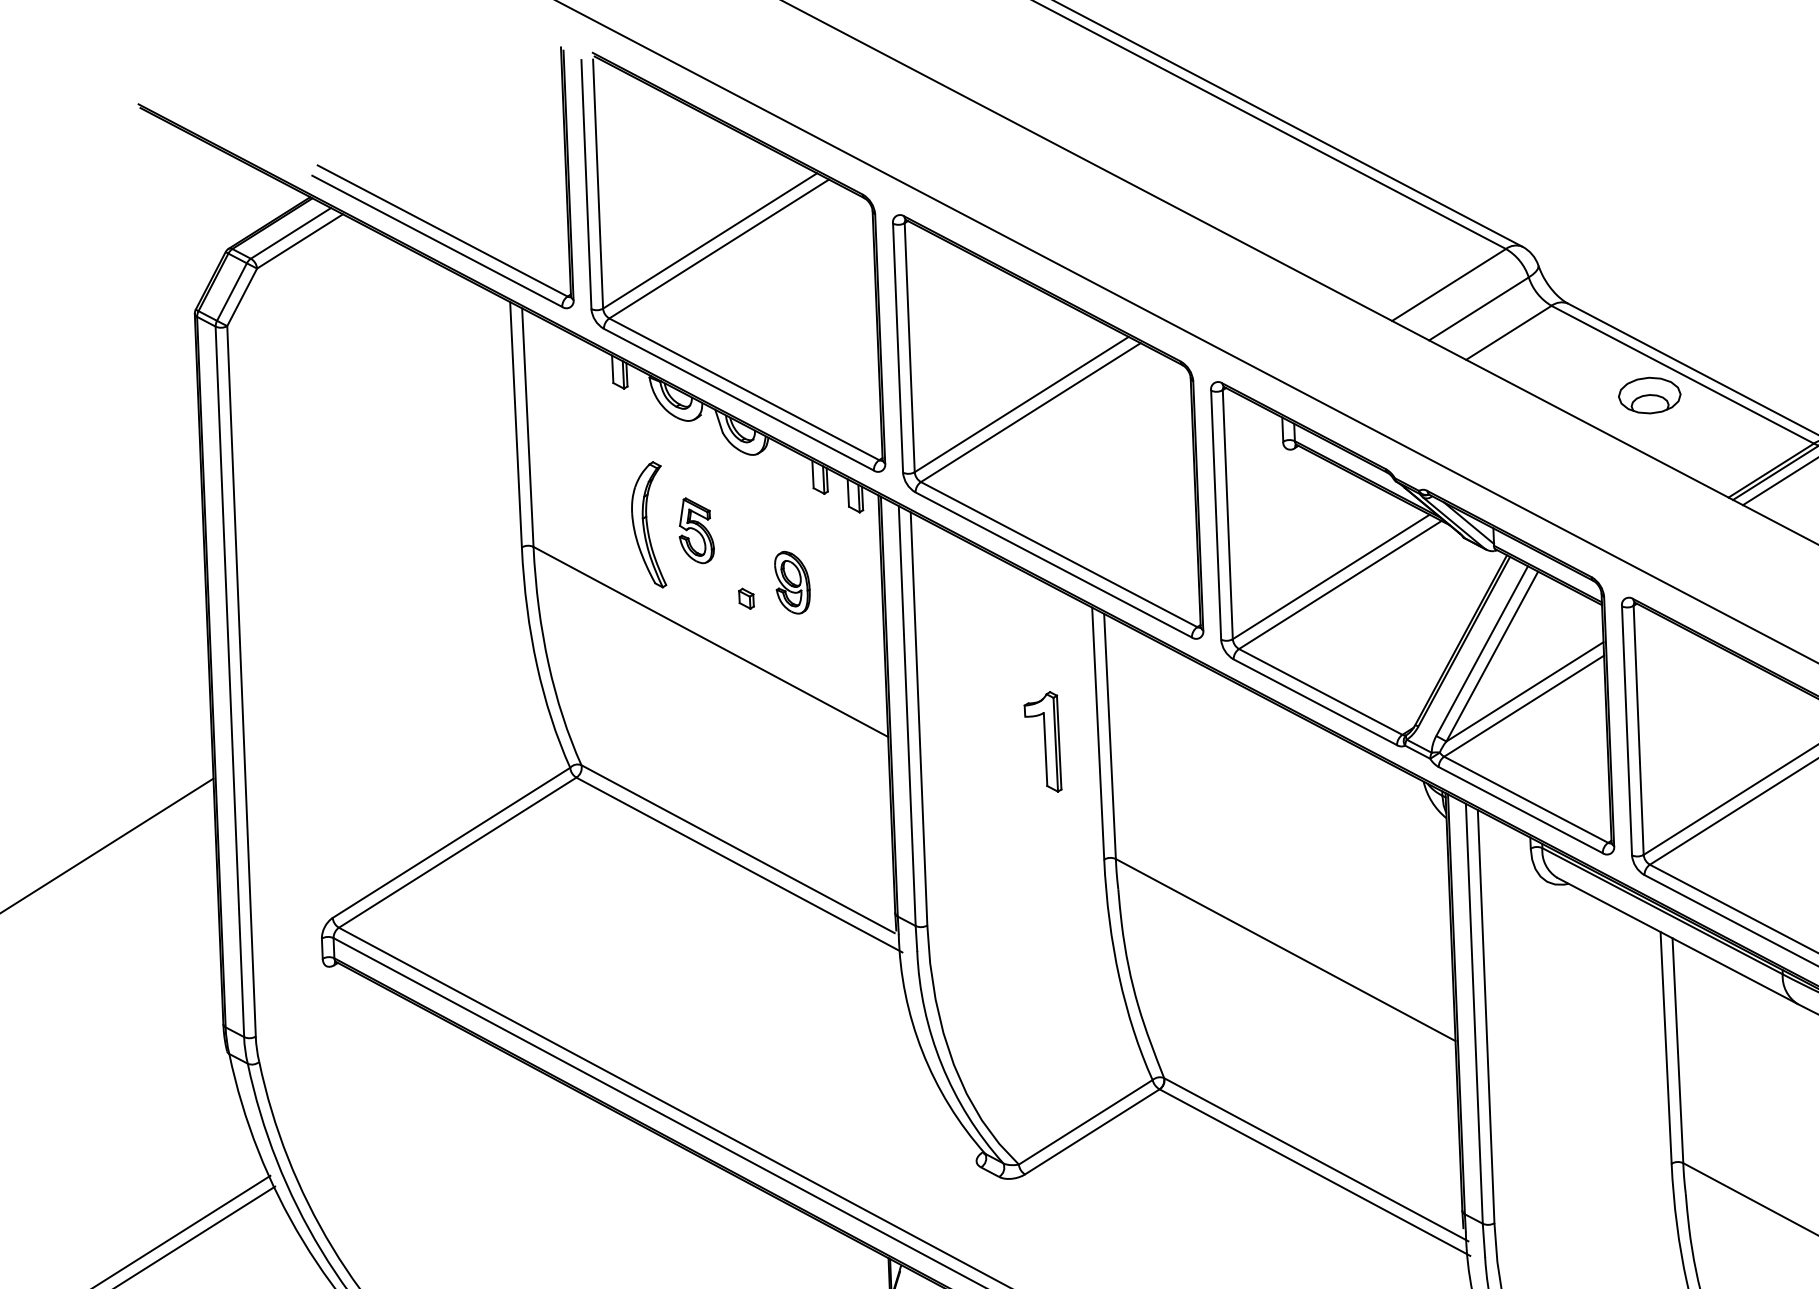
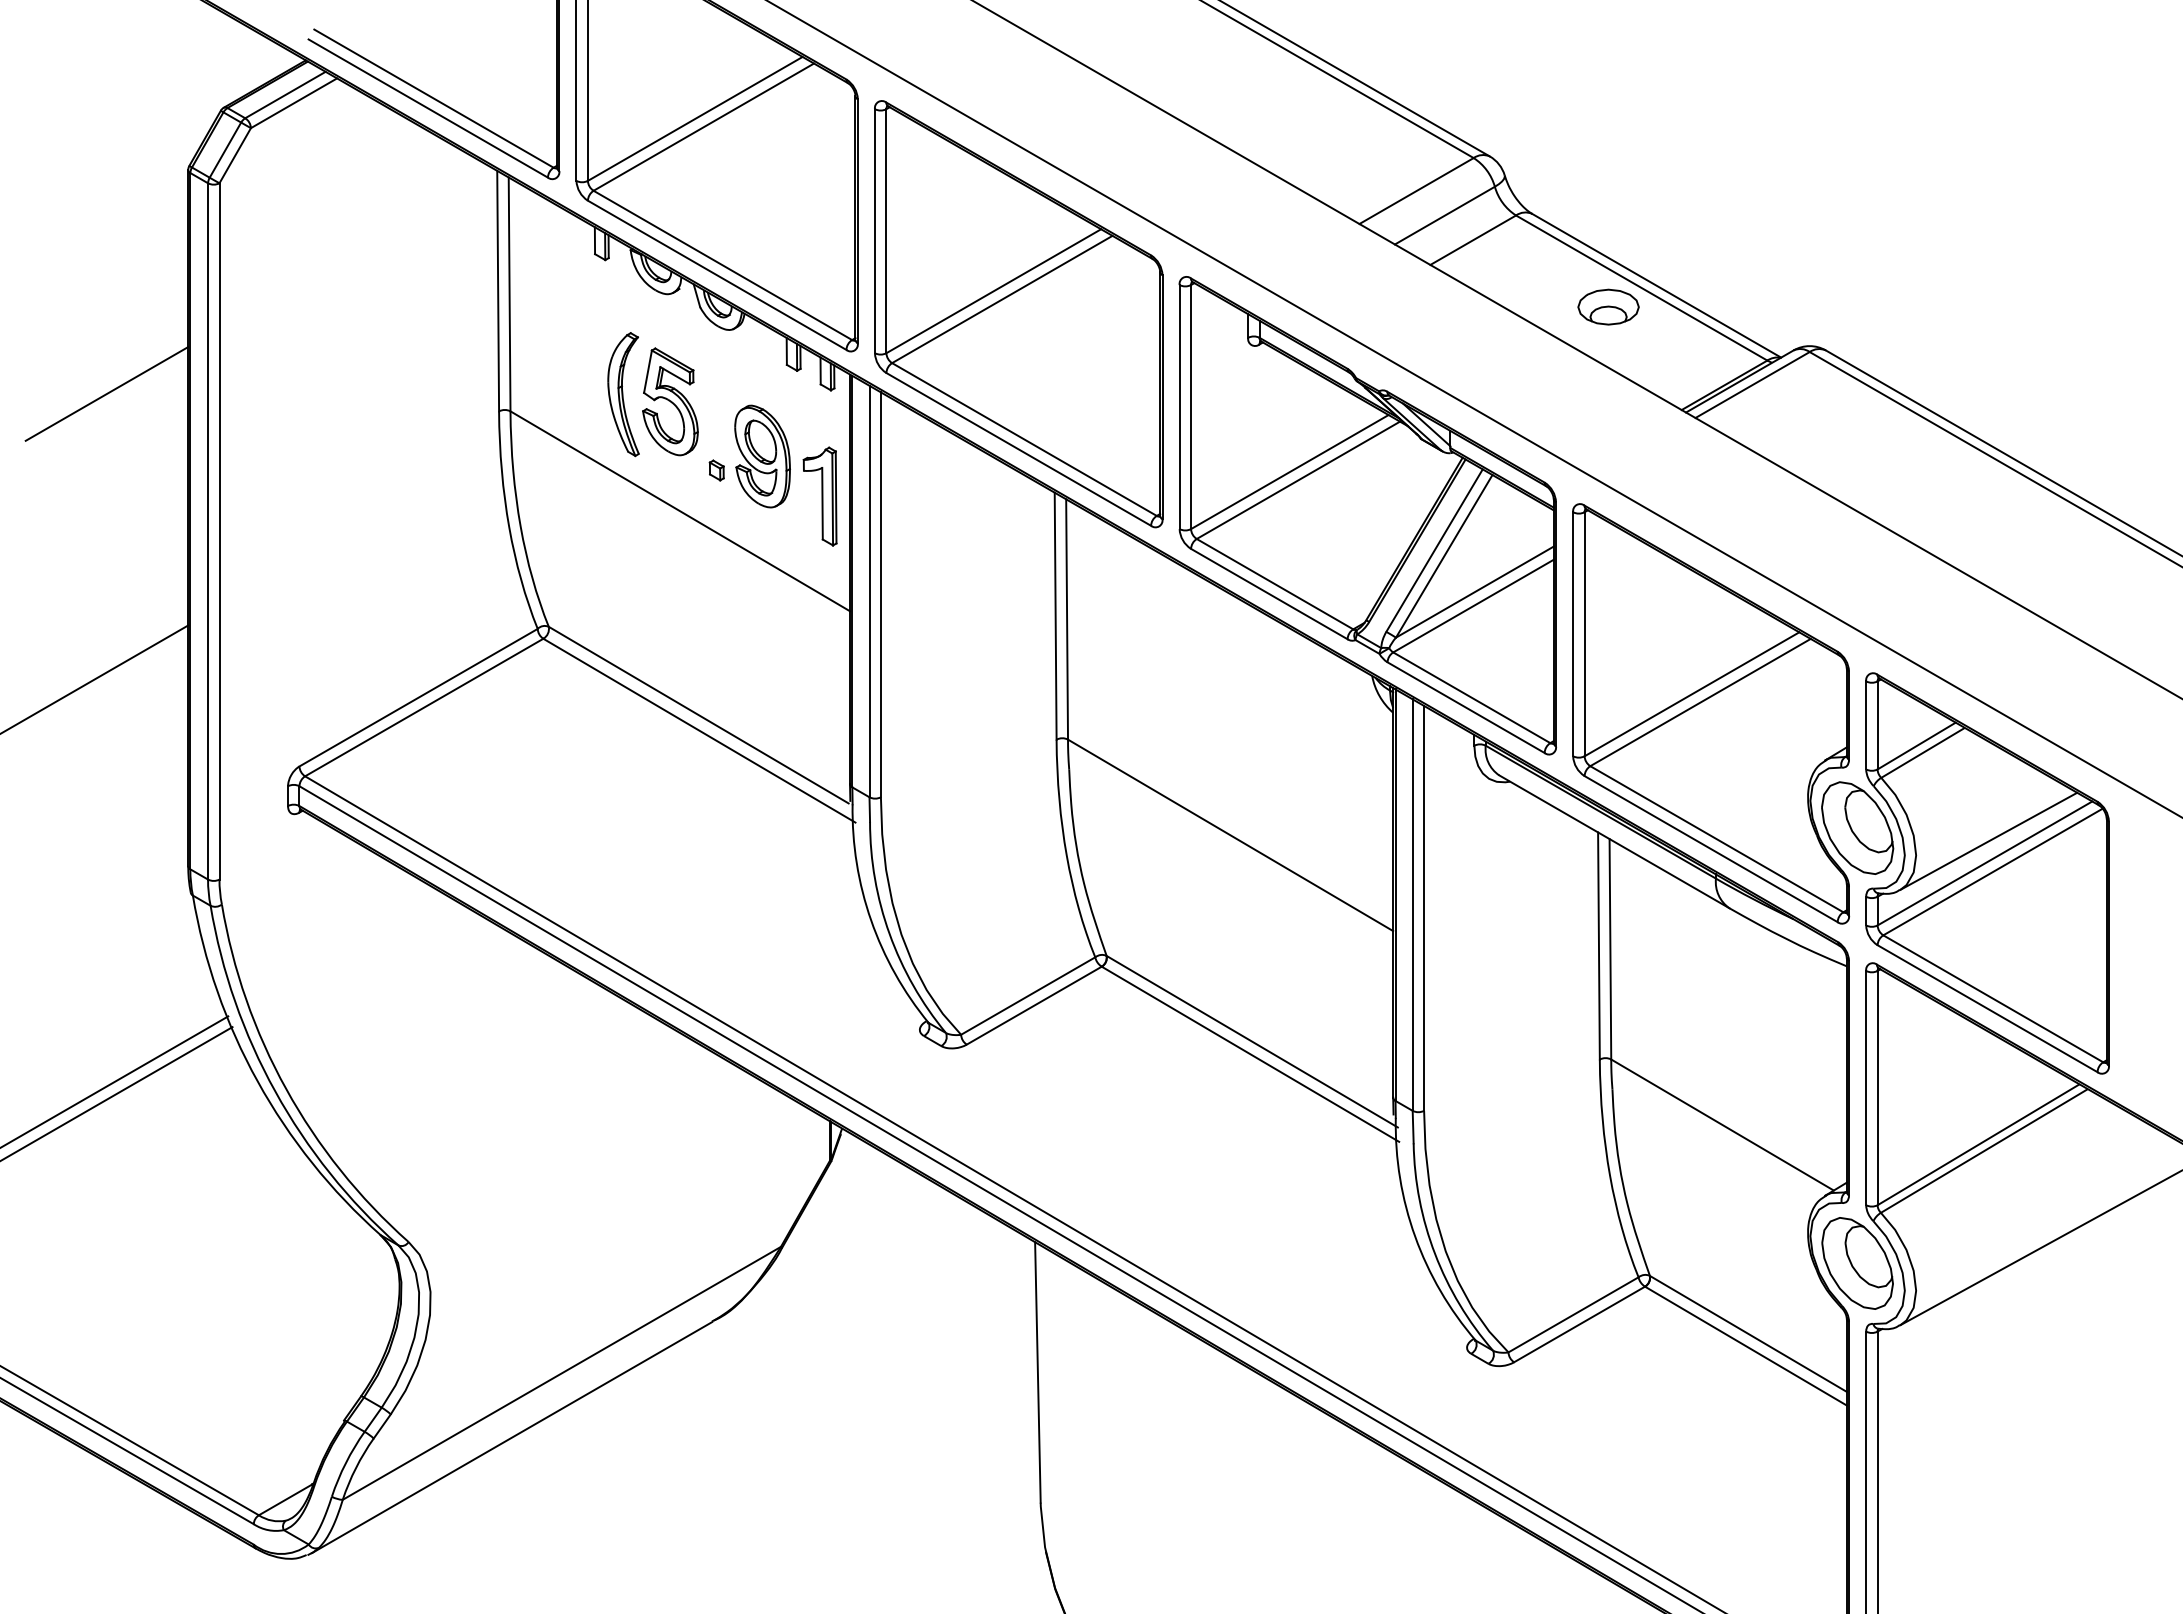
part: (696, 530) -> (670, 401), size x1.67
line: (120, 545) -> (106, 393), added
part: (792, 582) -> (762, 456), size x1.67
part: (1042, 742) -> (819, 496), moved

